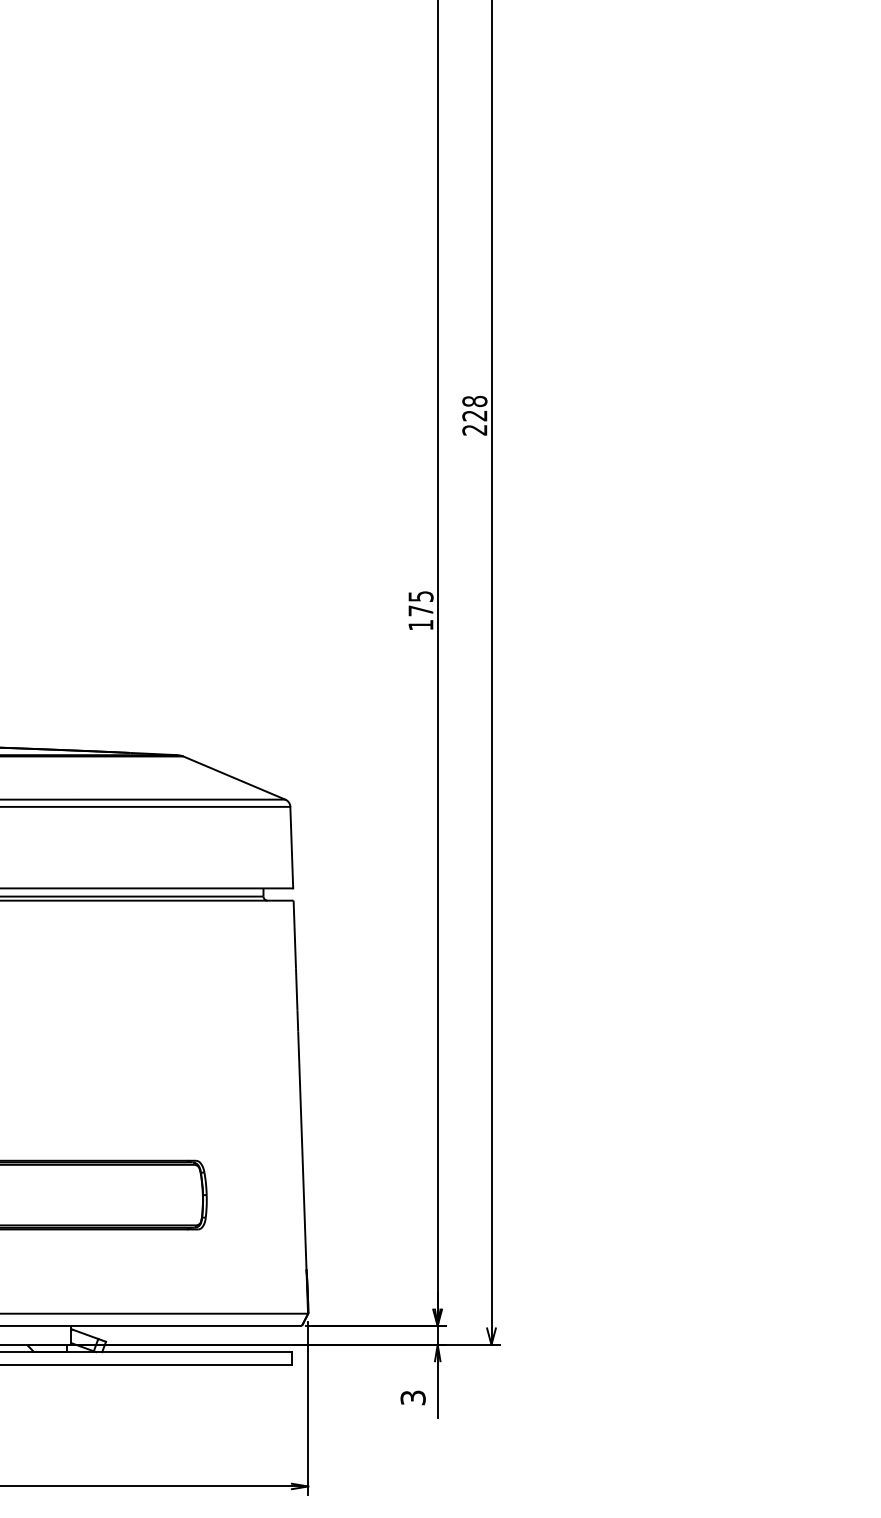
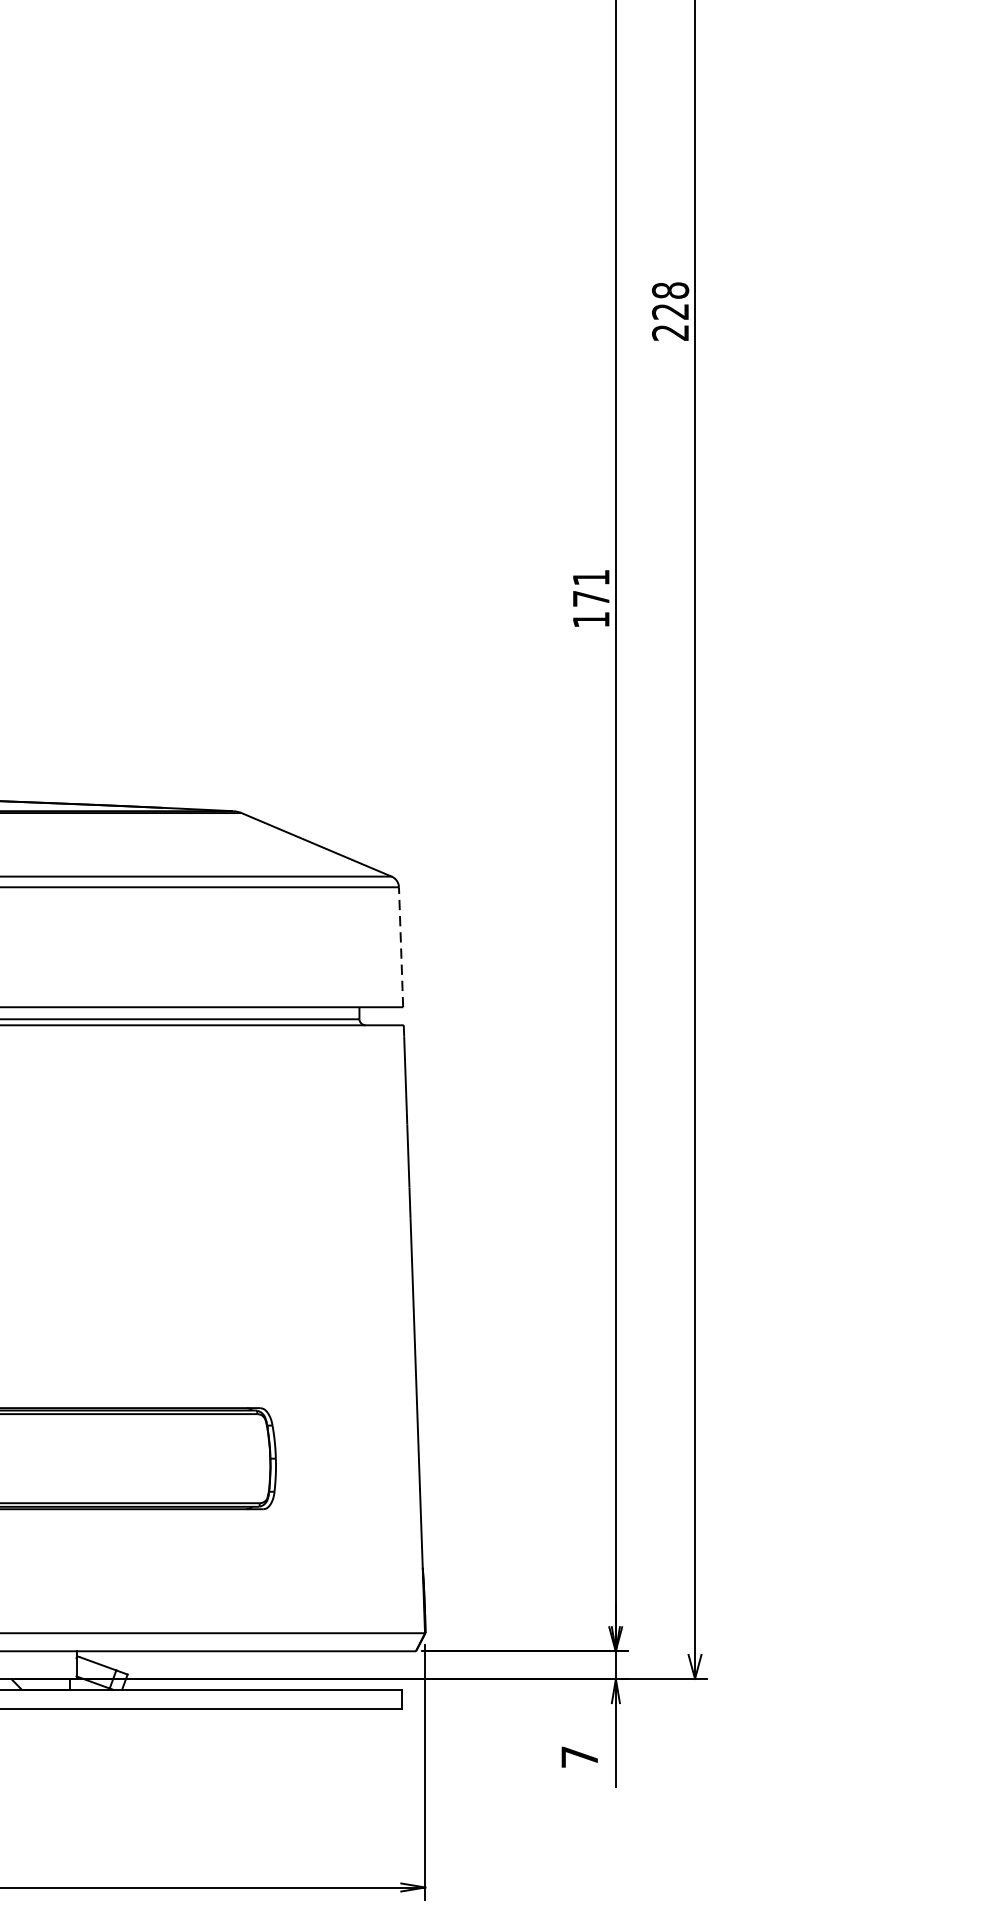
text: (420, 596) -> (590, 577), 175 -> 171
line: (291, 847) -> (400, 947), solid -> dashed
text: (412, 1397) -> (578, 1756), 3 -> 7

